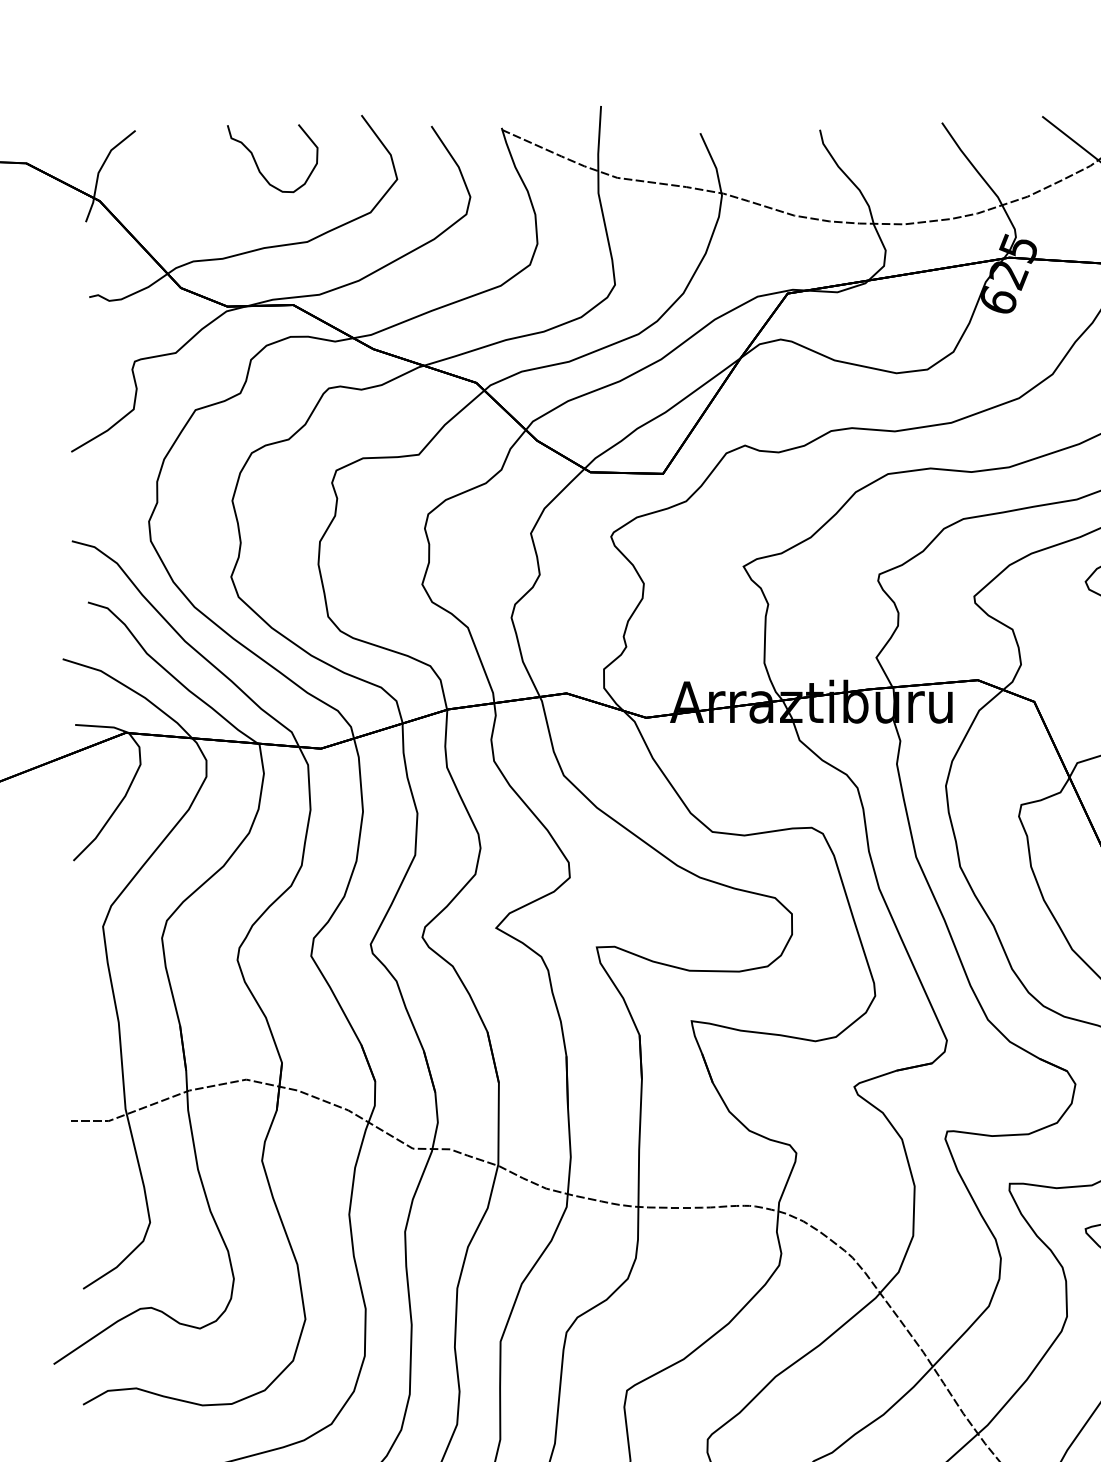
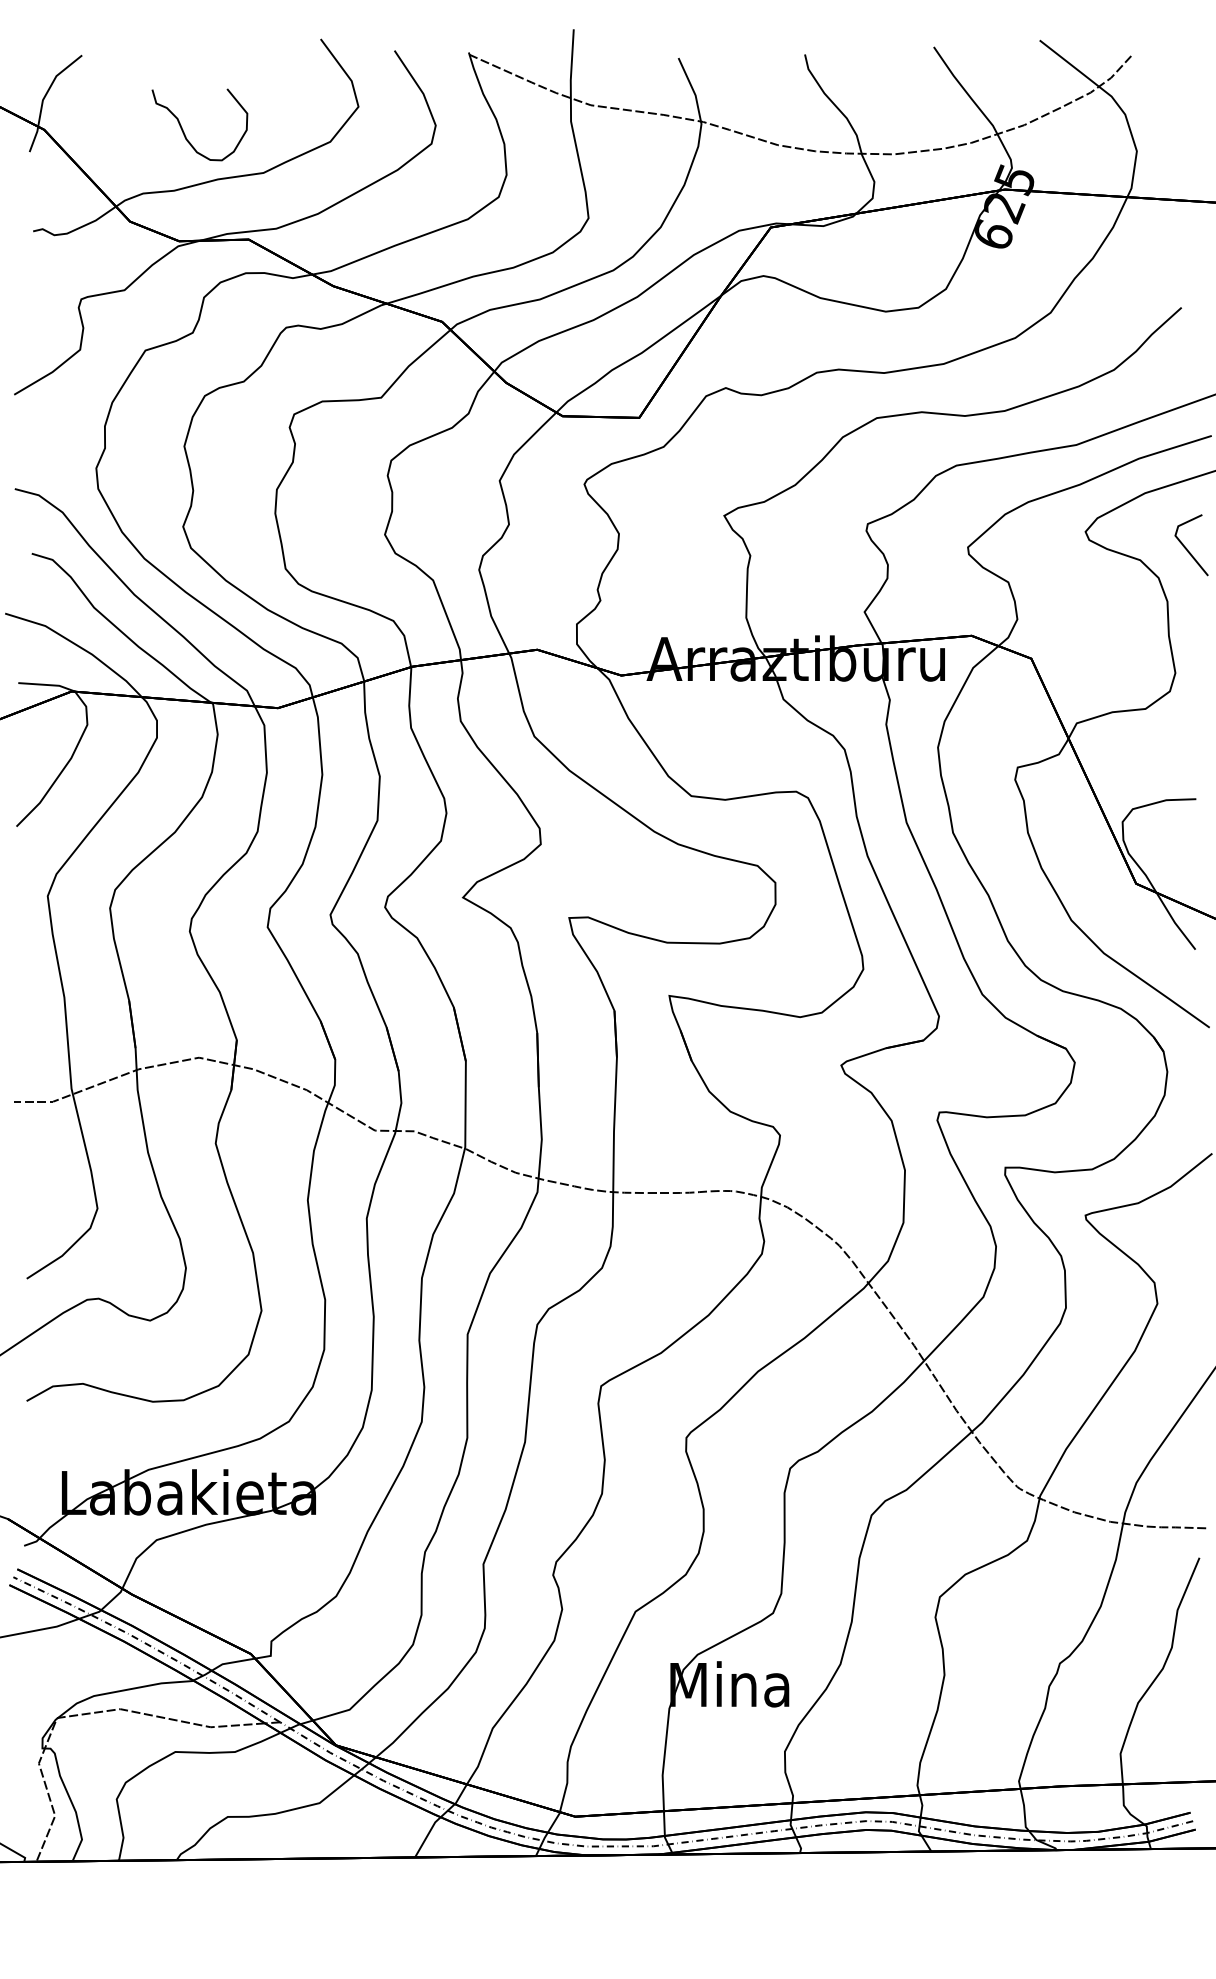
curve: (257, 162) -> (183, 129), moved

